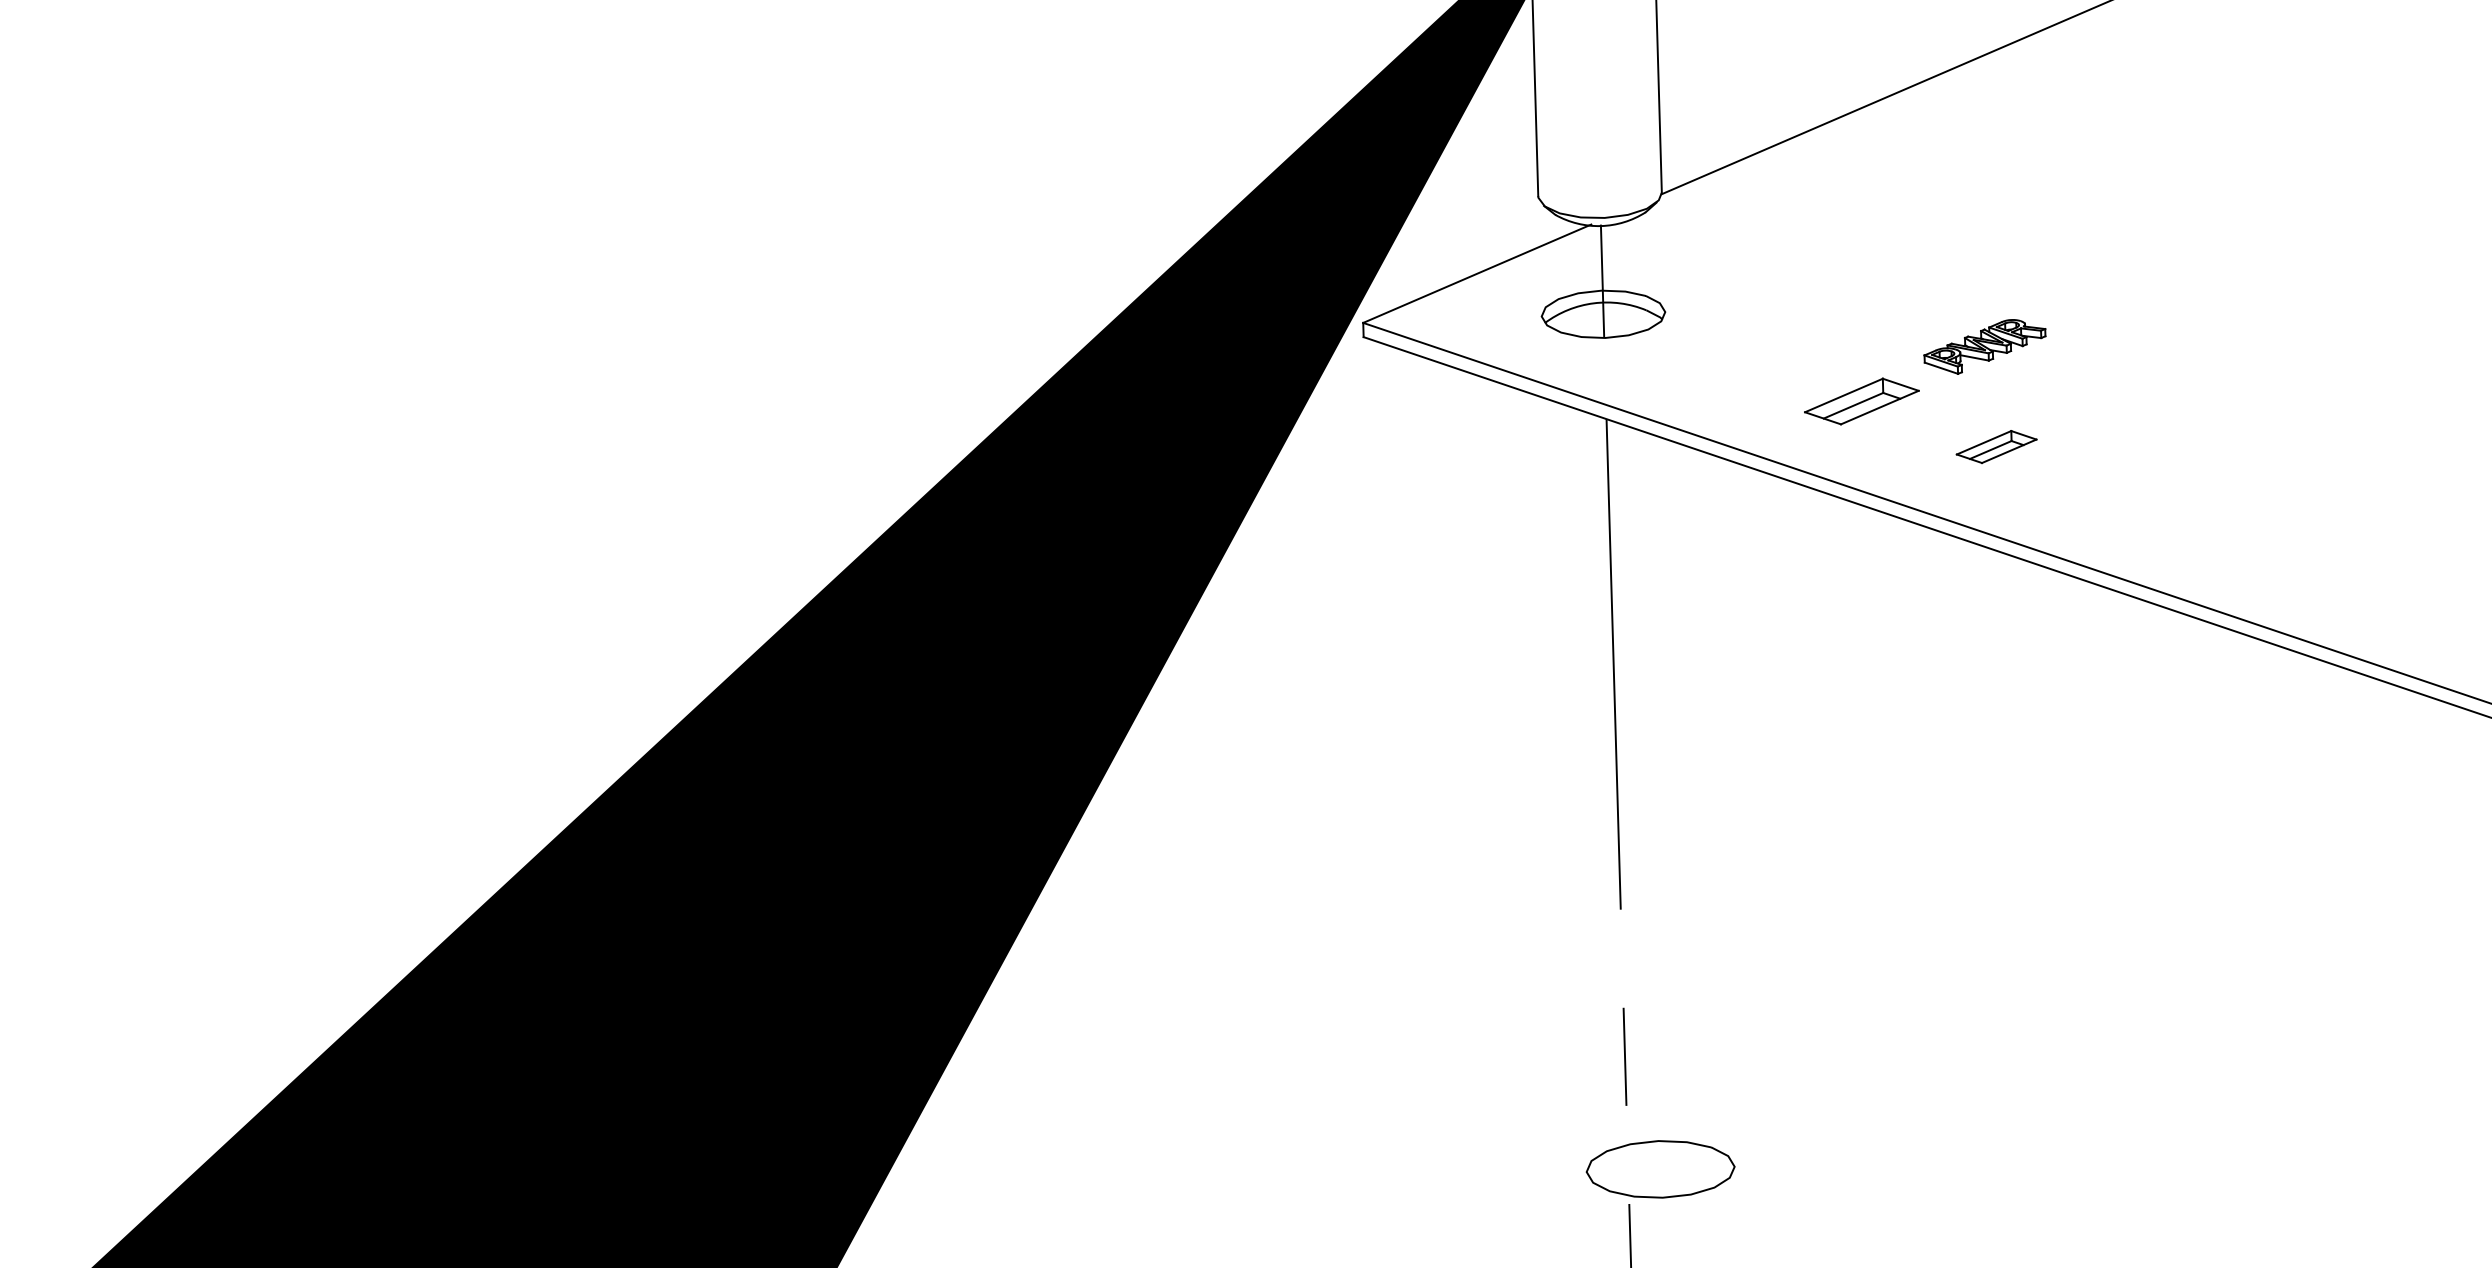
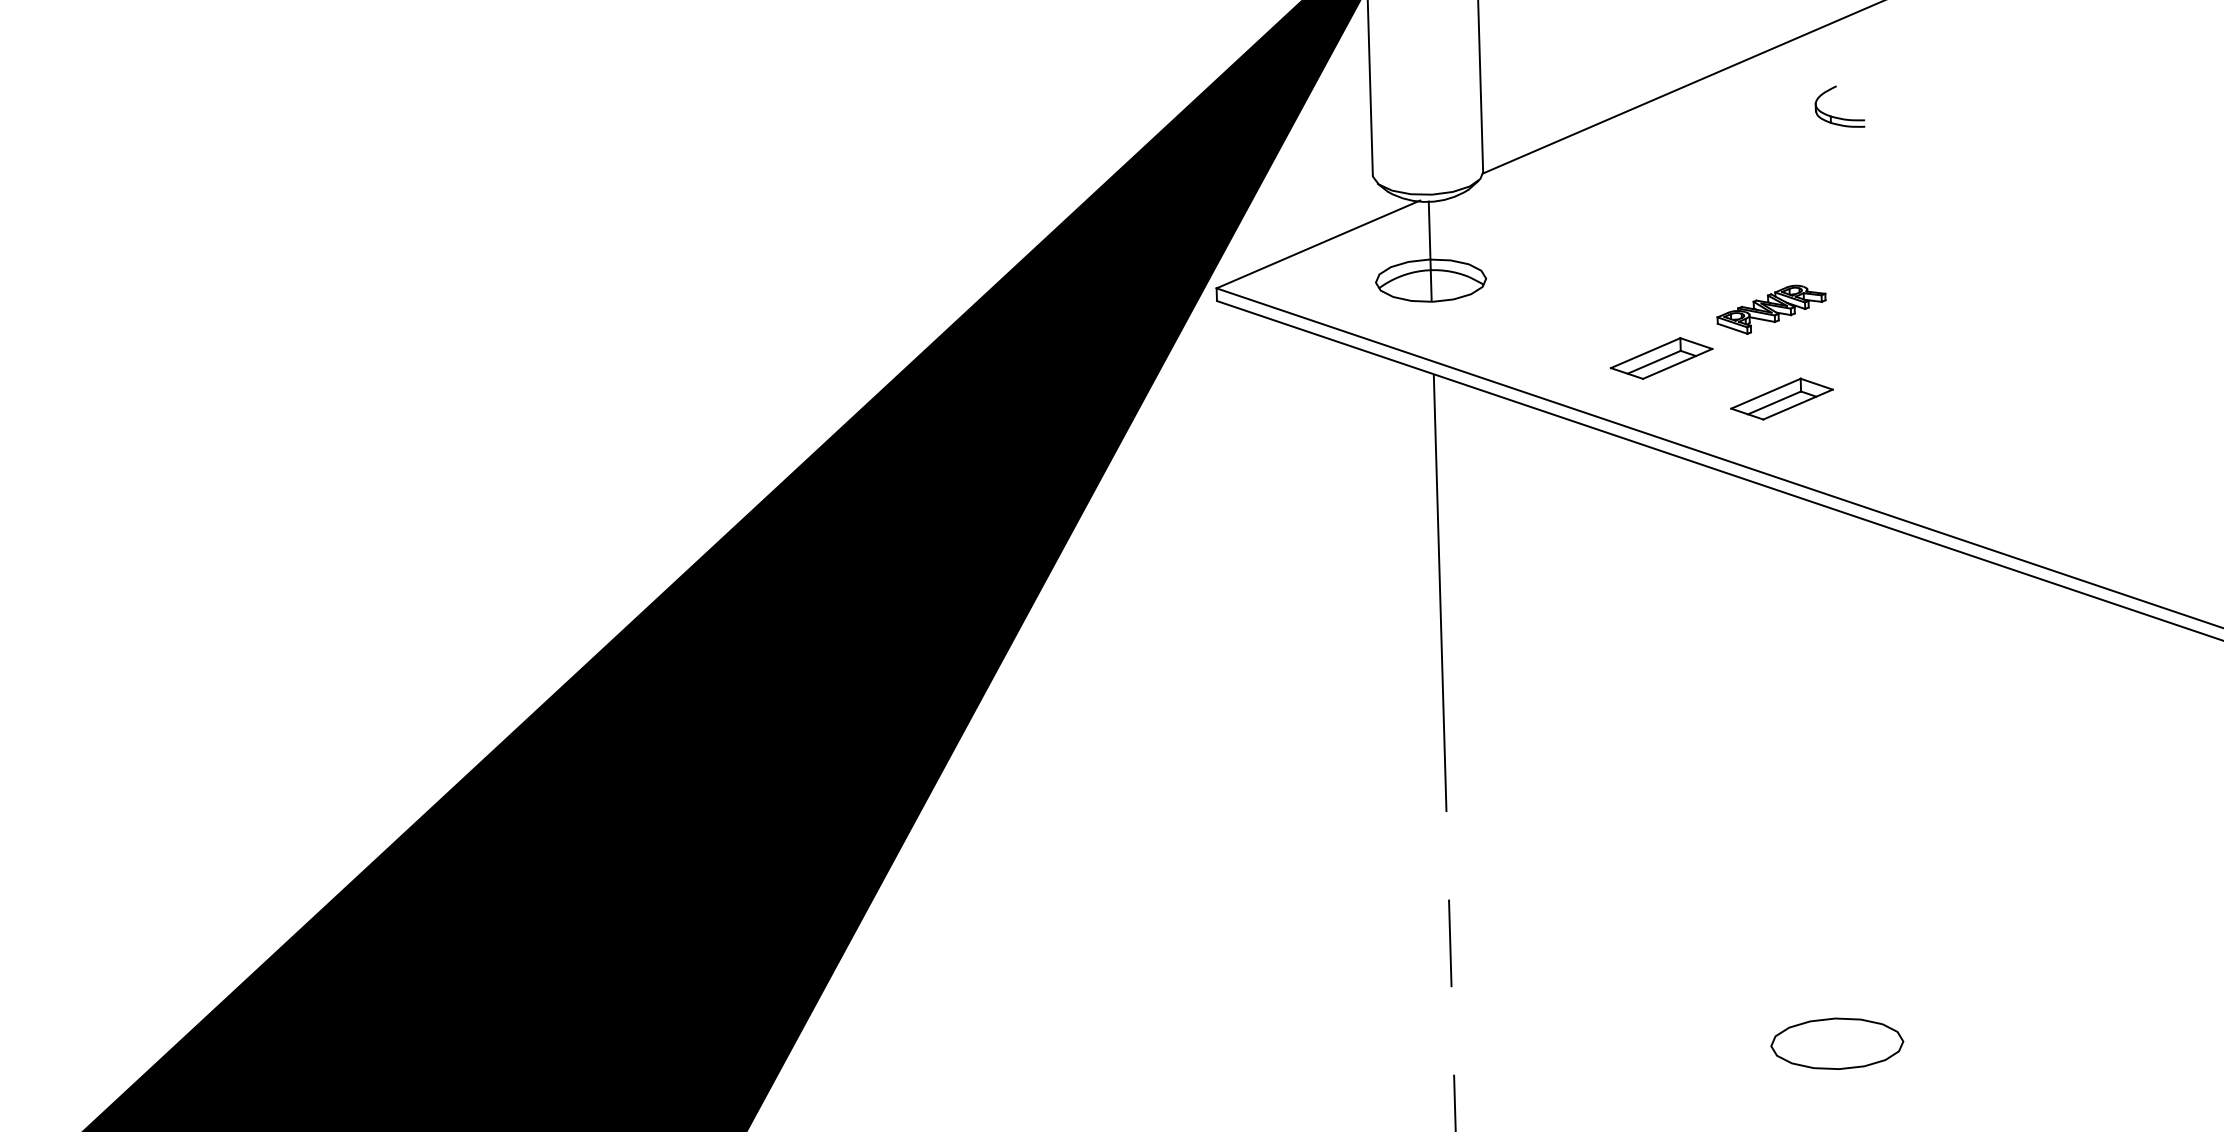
part: (2057, 130) -> (1836, 116), added
part: (1996, 446) -> (1781, 398), size x1.43
part: (1660, 1169) -> (1837, 1043), moved

